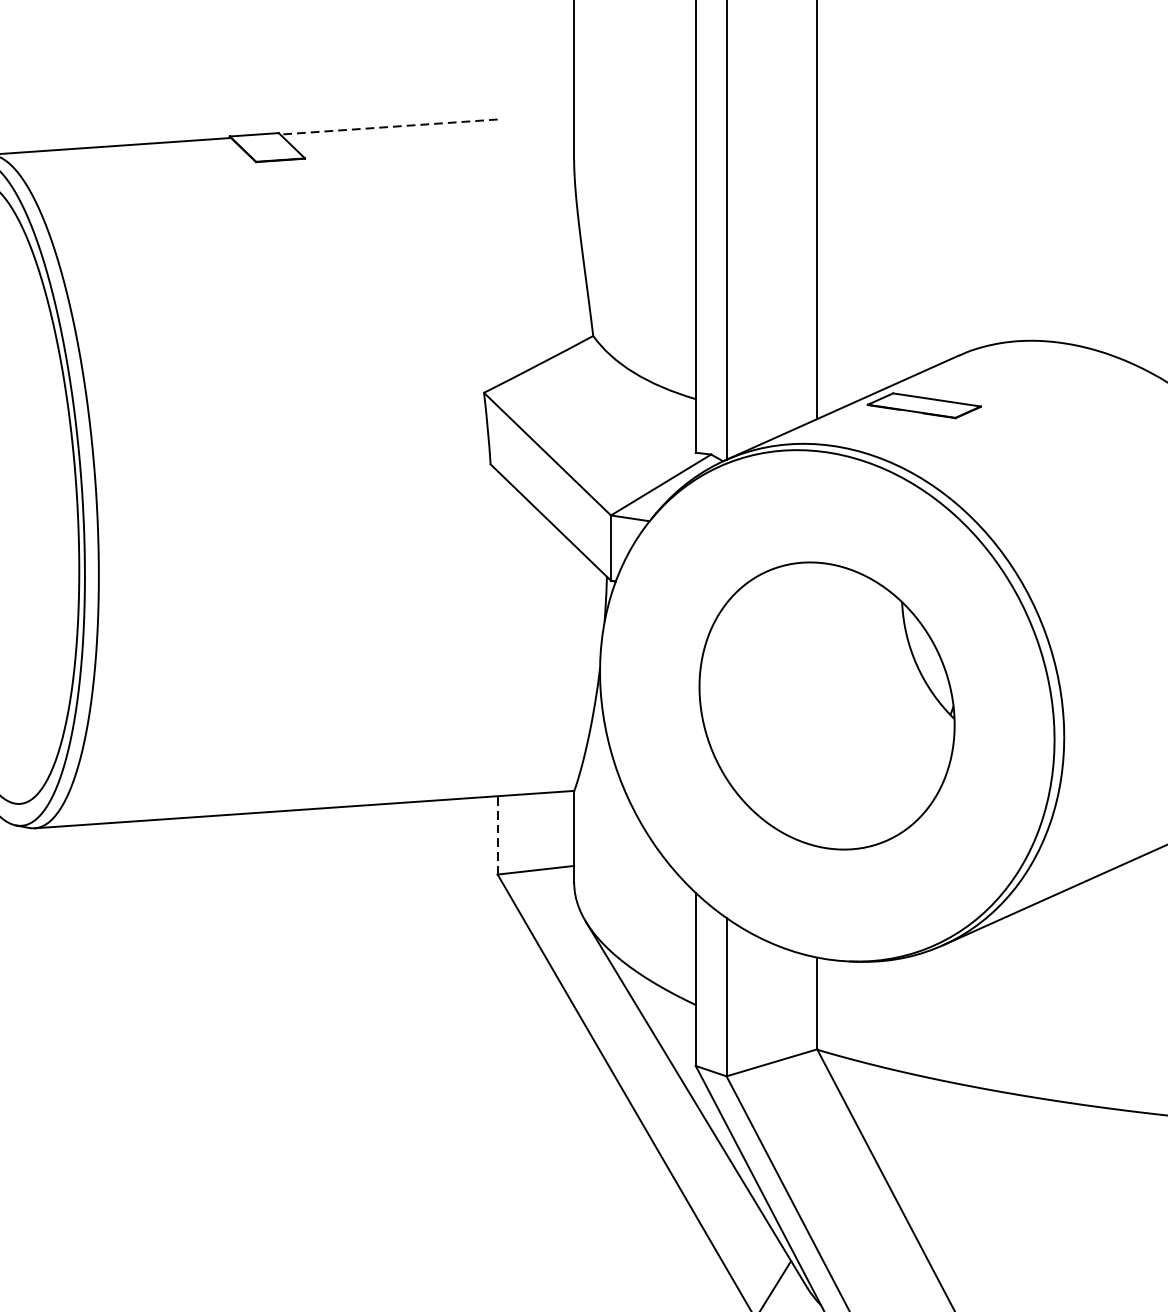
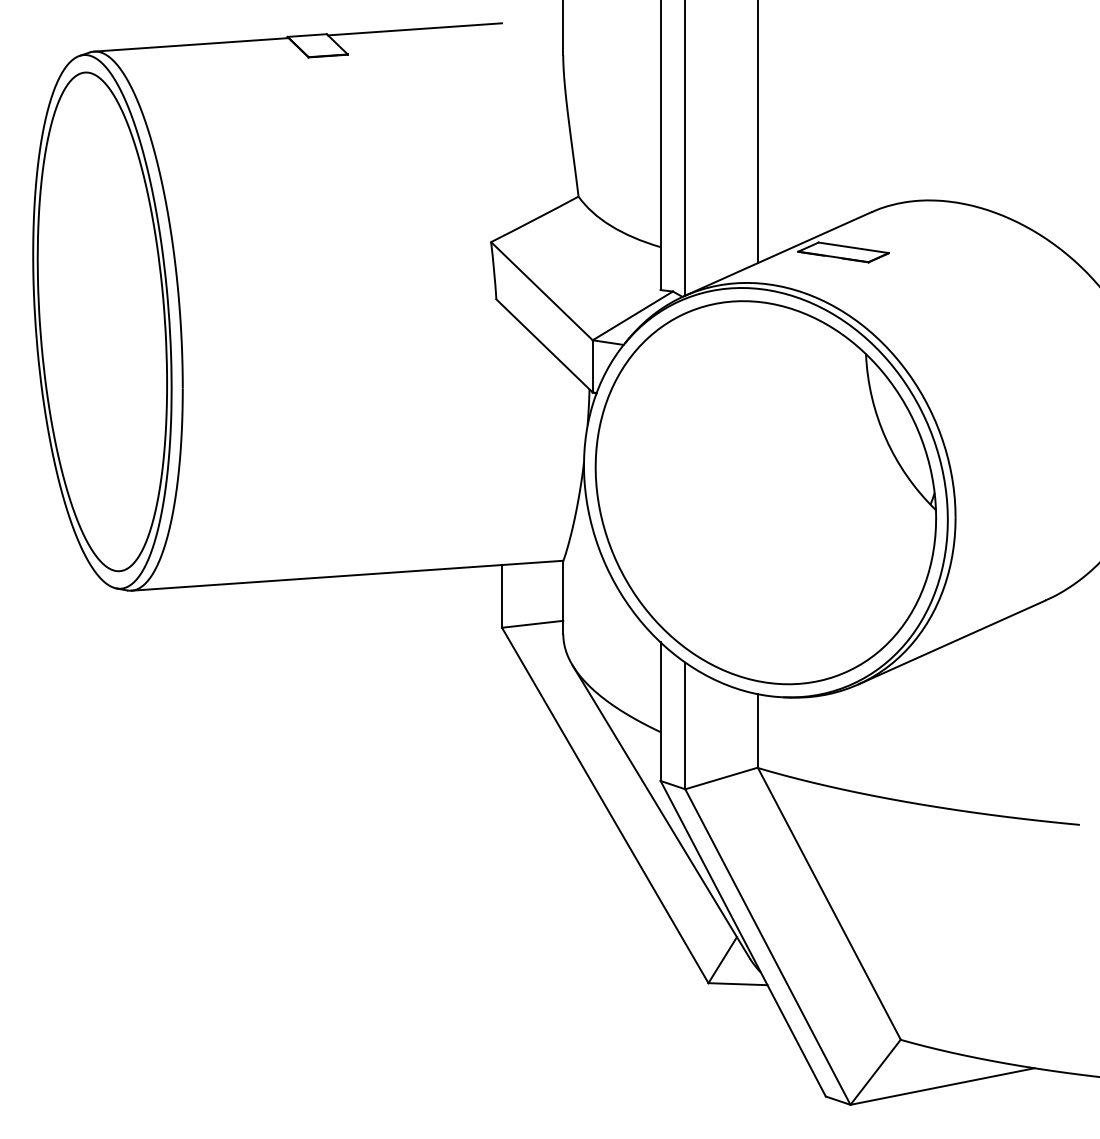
line: (388, 127) -> (414, 29), dashed -> solid
part: (826, 705) -> (765, 492), size x1.67
line: (498, 834) -> (502, 595), dashed -> solid

